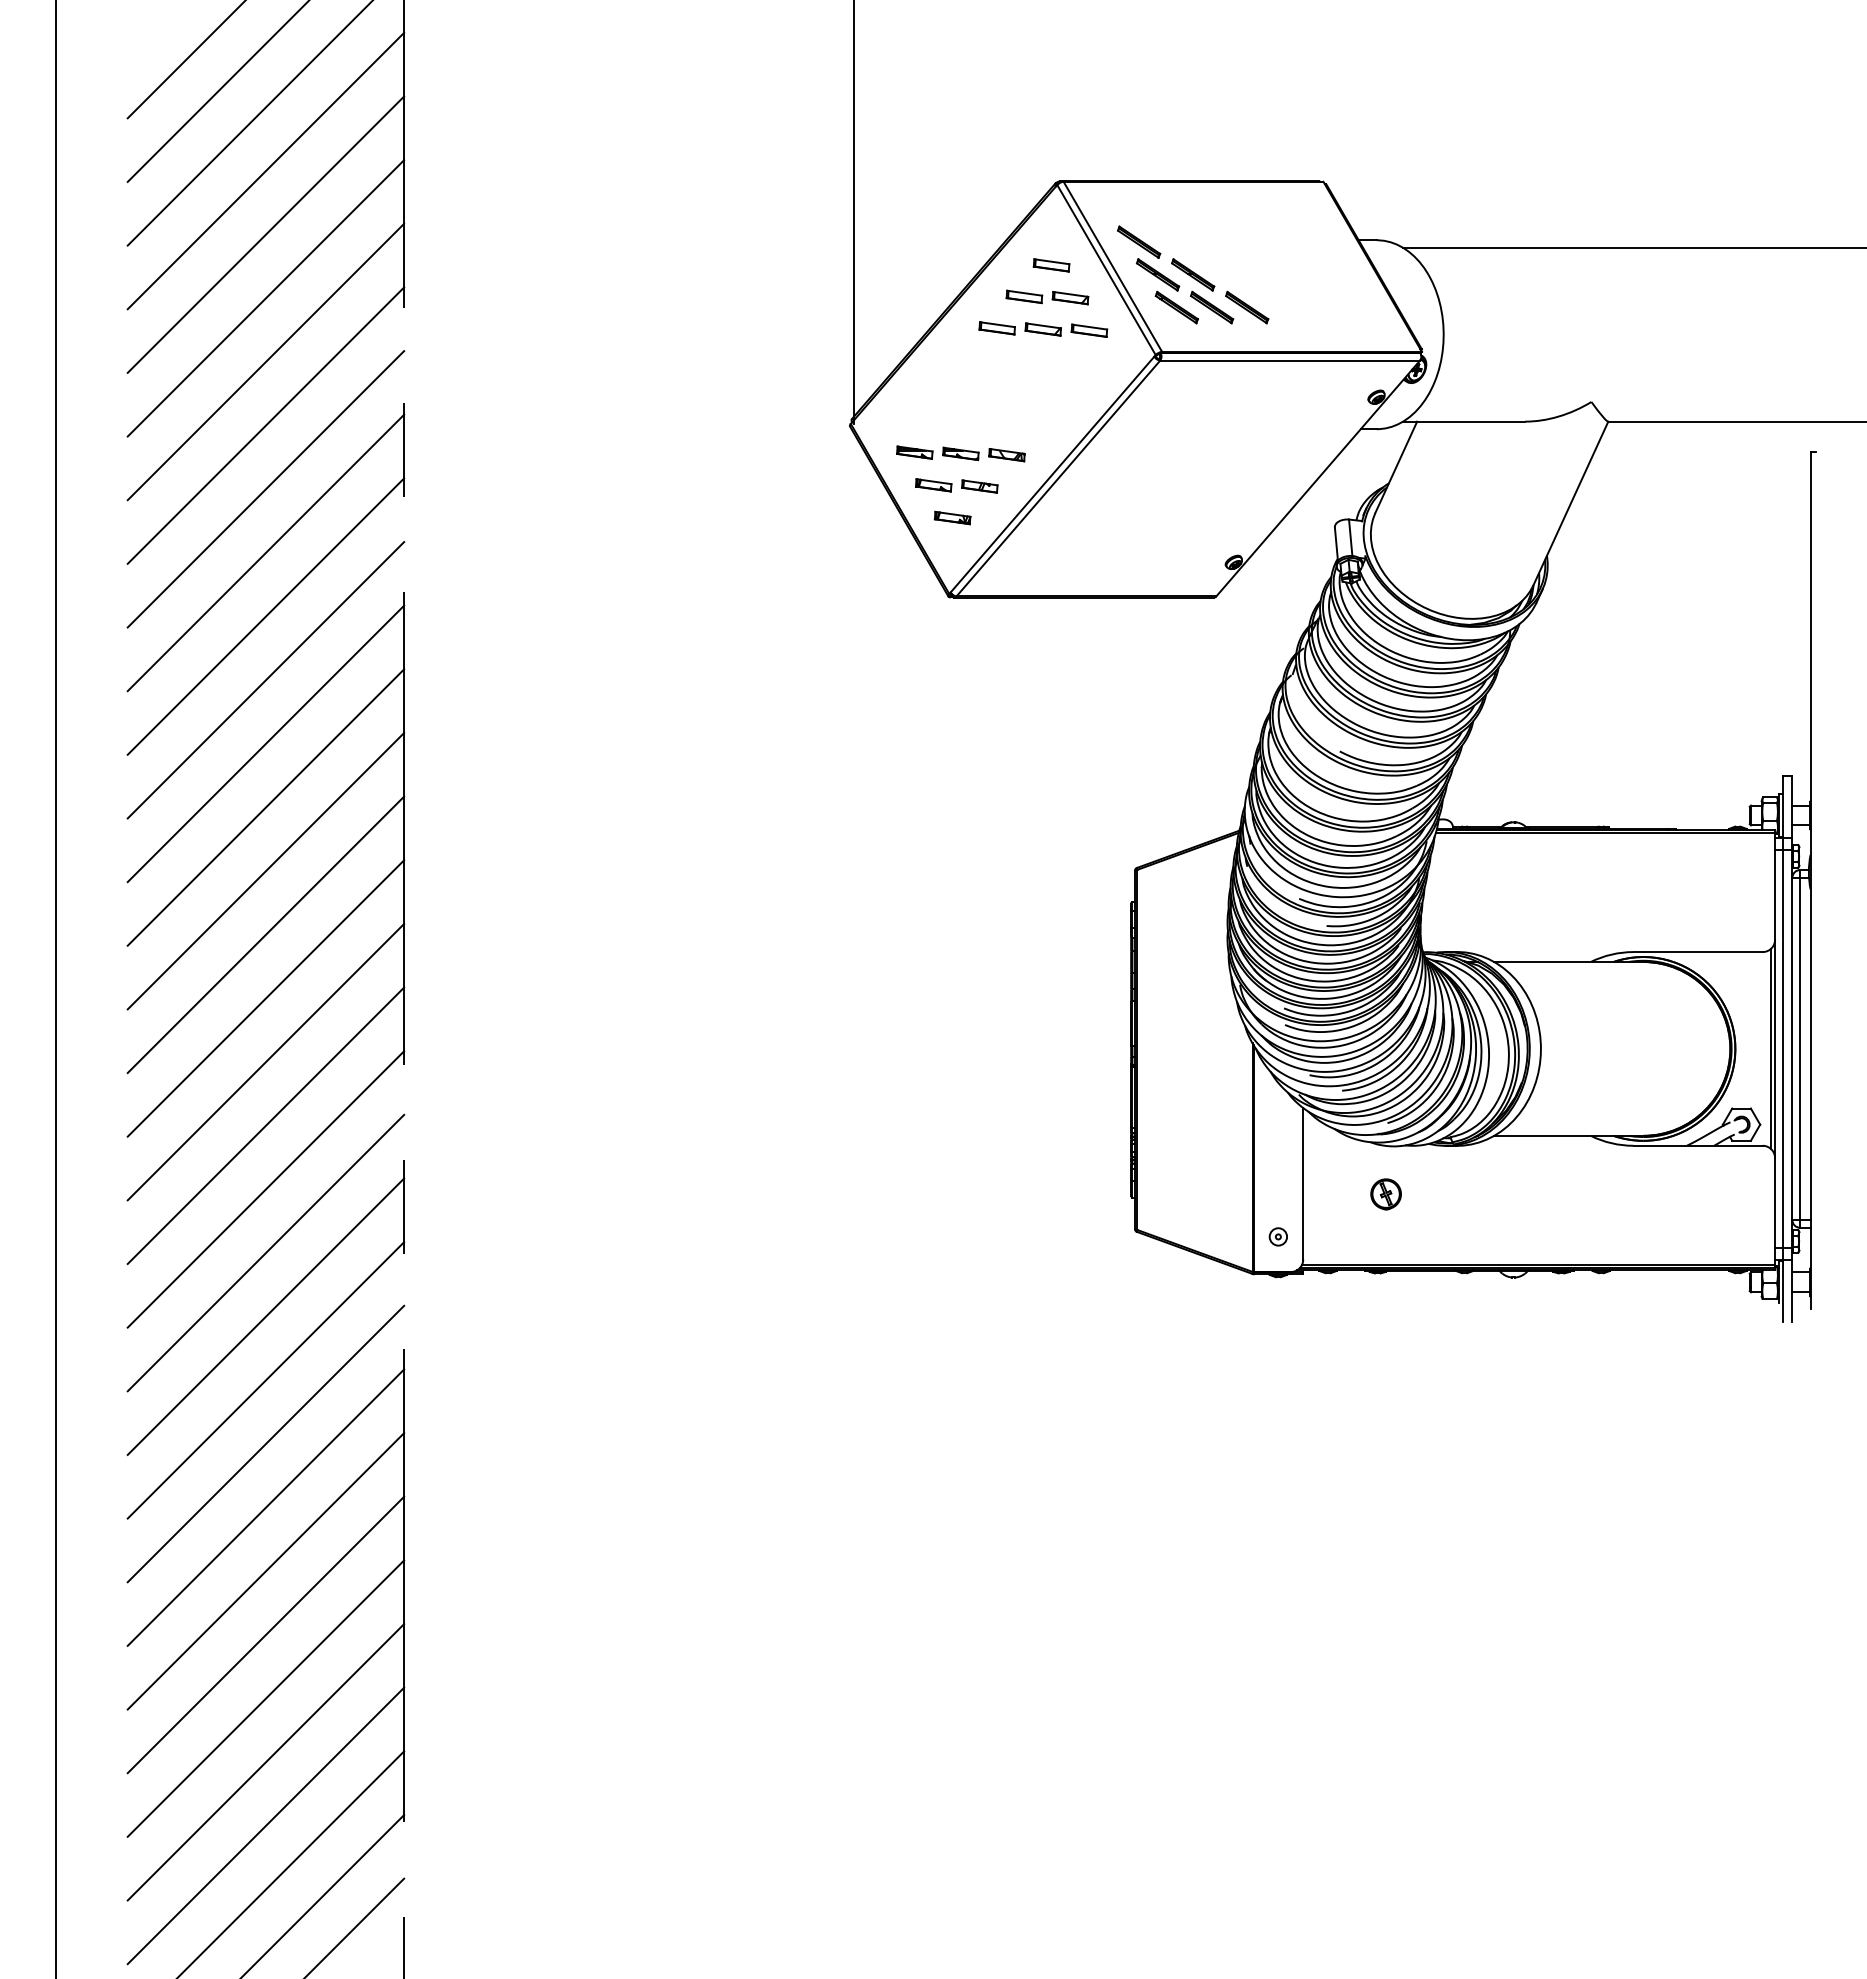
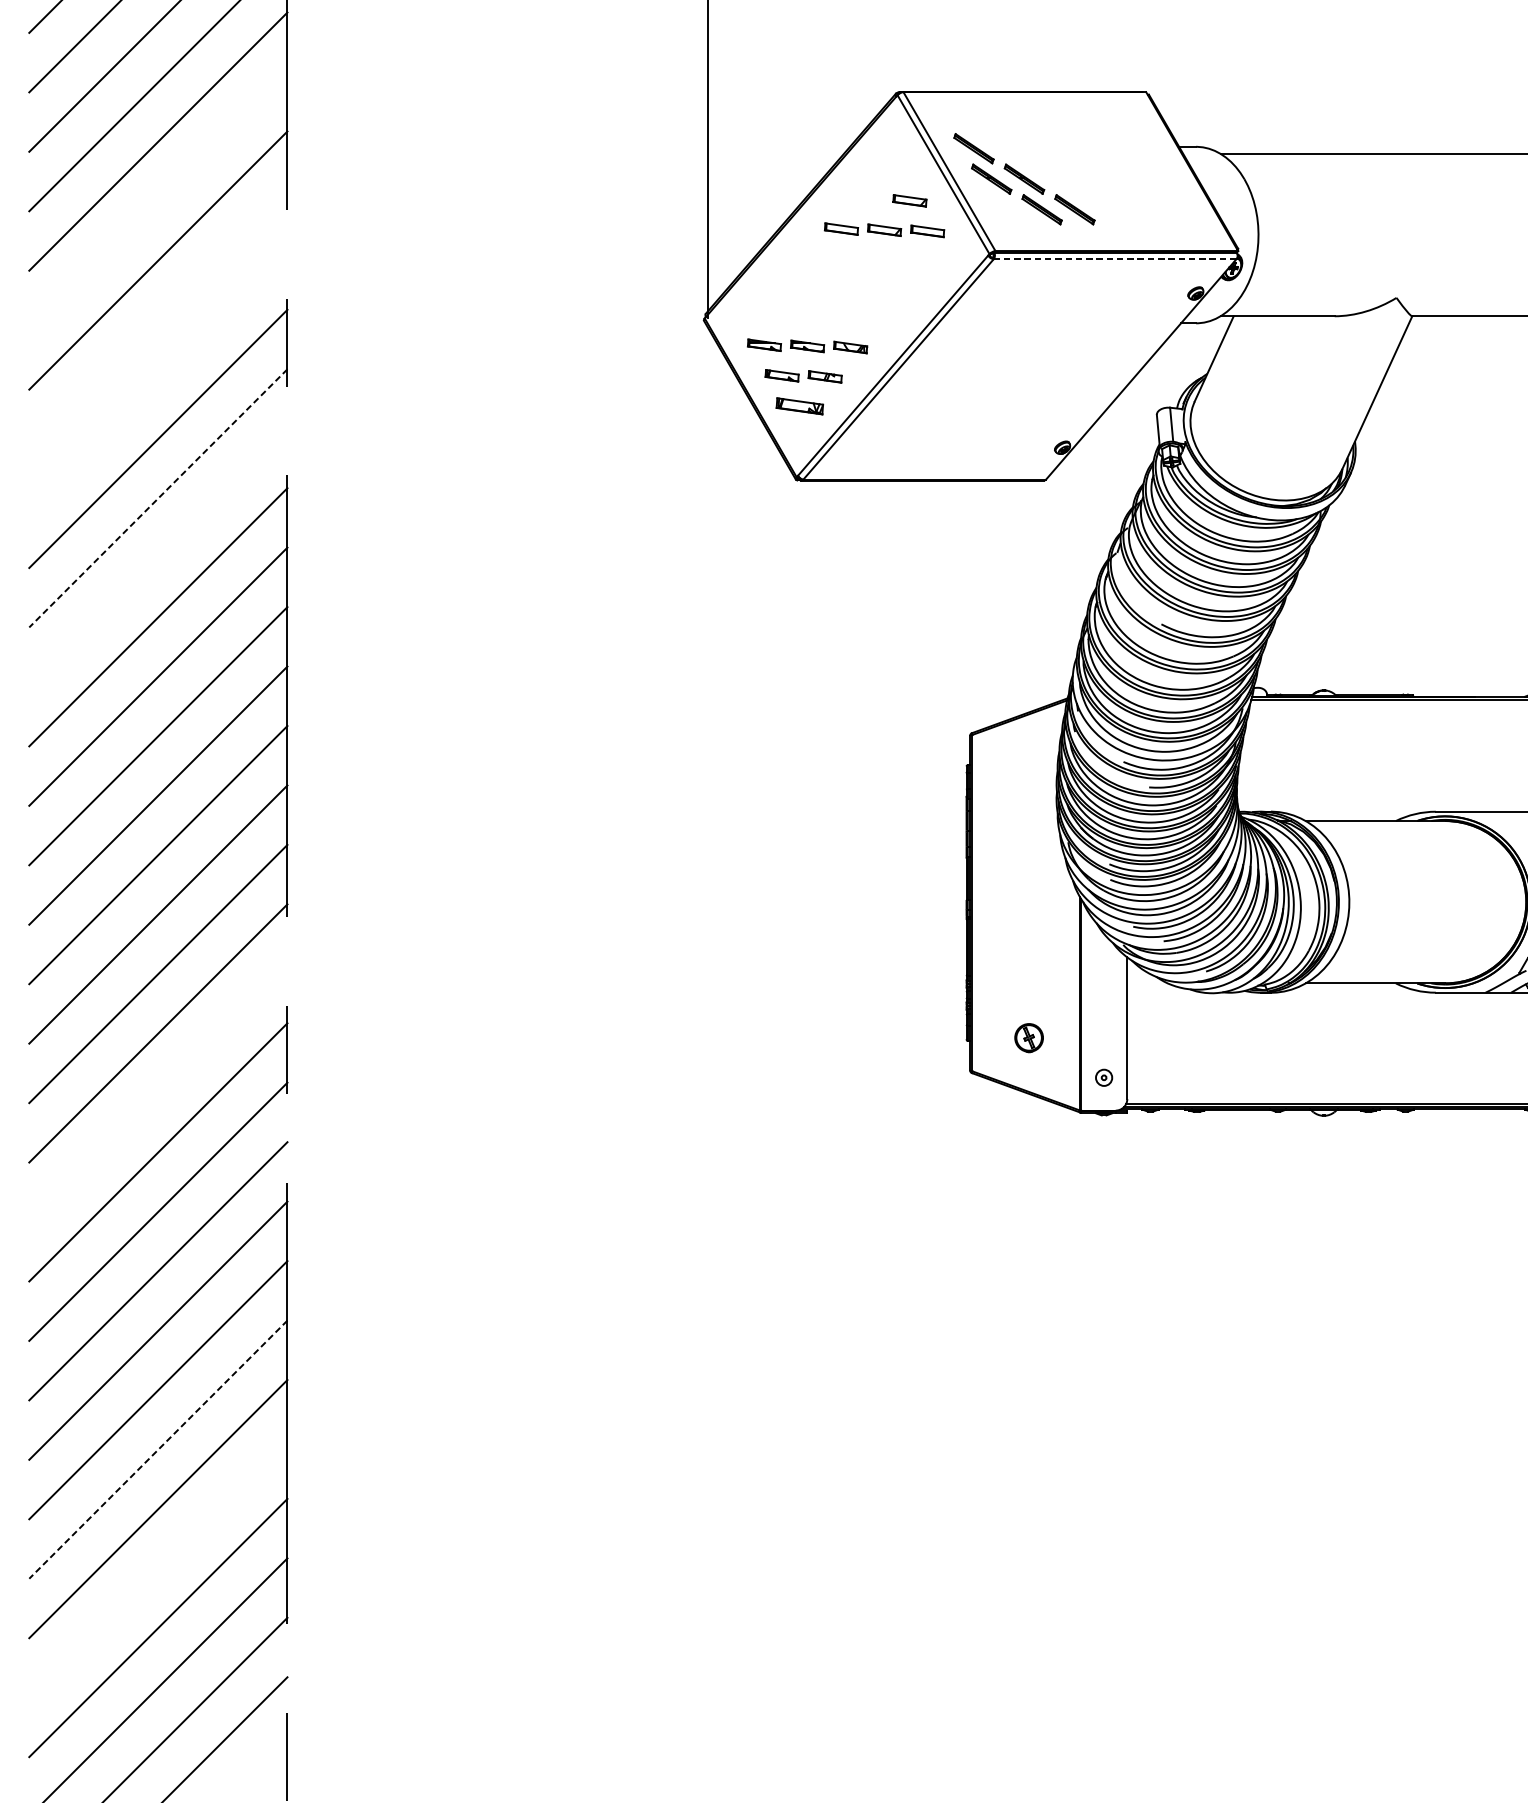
part: (1051, 265) -> (892, 170), removed
part: (1024, 296) -> (866, 199), removed
line: (265, 298) -> (157, 201), removed
part: (1176, 307) -> (1008, 209), removed
line: (1290, 360) -> (1115, 259), solid -> dashed
line: (265, 425) -> (157, 319), removed
line: (265, 489) -> (157, 379), removed
part: (952, 517) -> (799, 405), size x1.4
line: (265, 616) -> (157, 498), solid -> dashed
line: (265, 680) -> (157, 558), removed
part: (1385, 1194) -> (1028, 1038), moved
line: (265, 1252) -> (157, 1092), removed
line: (265, 1635) -> (157, 1450), solid -> dashed
line: (265, 1762) -> (157, 1568), removed

